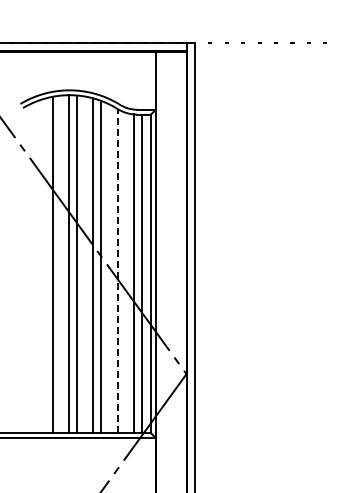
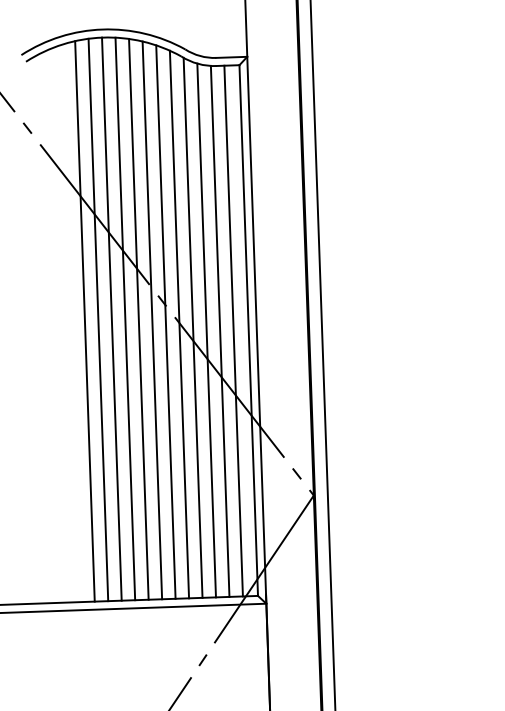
line: (61, 264) -> (99, 320), added
line: (85, 264) -> (139, 318), added
line: (109, 268) -> (179, 324), added
line: (117, 270) -> (192, 326), dashed -> solid
line: (125, 272) -> (206, 329), added

